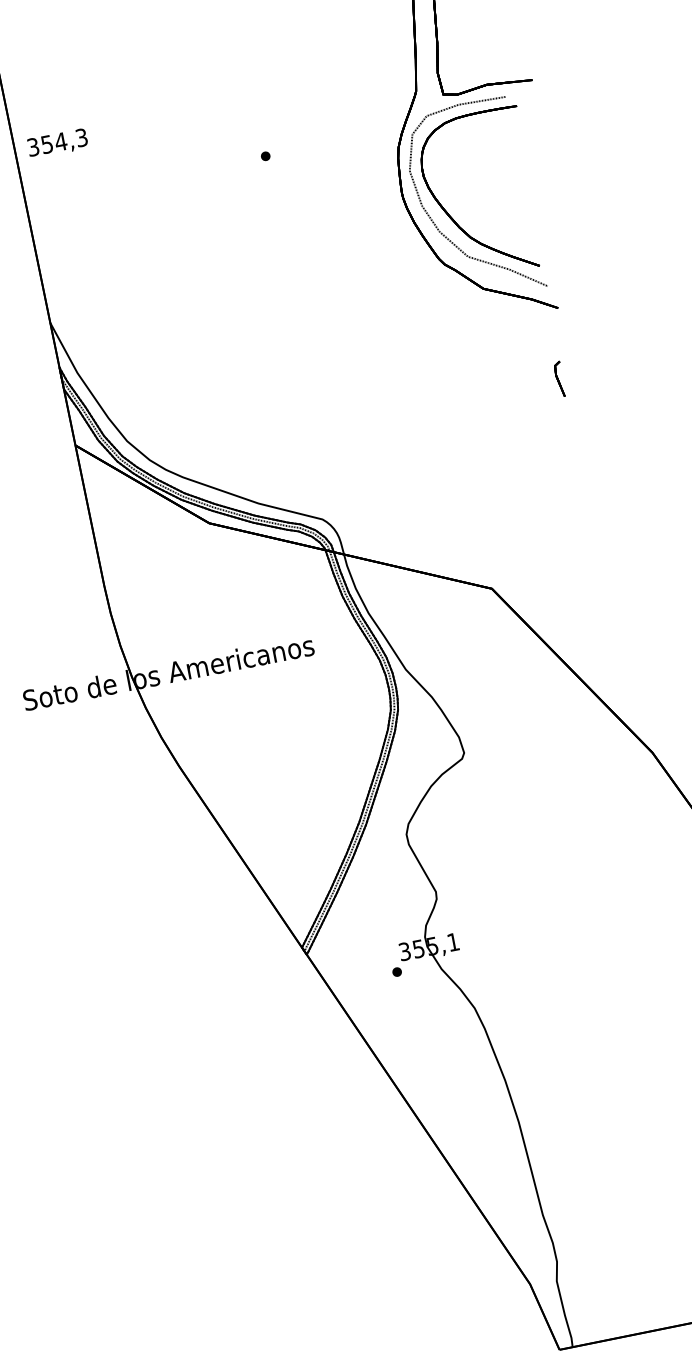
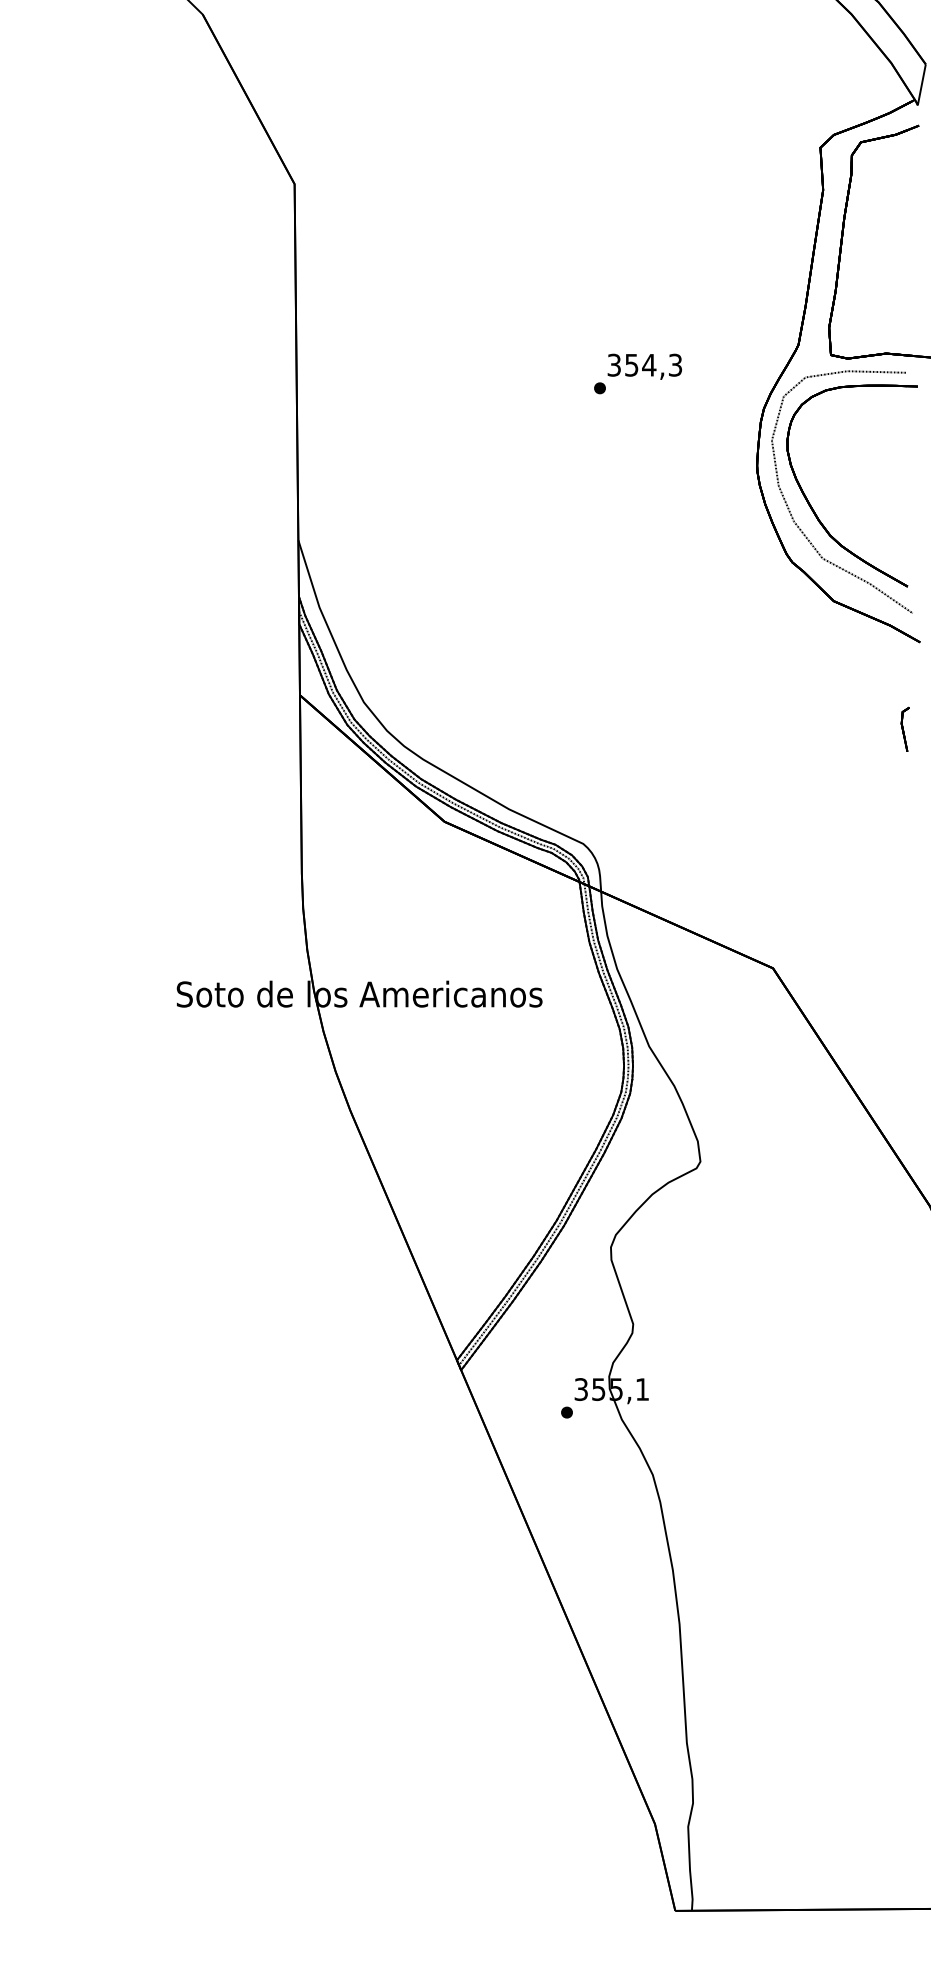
text: (57, 143) -> (644, 366), moved

